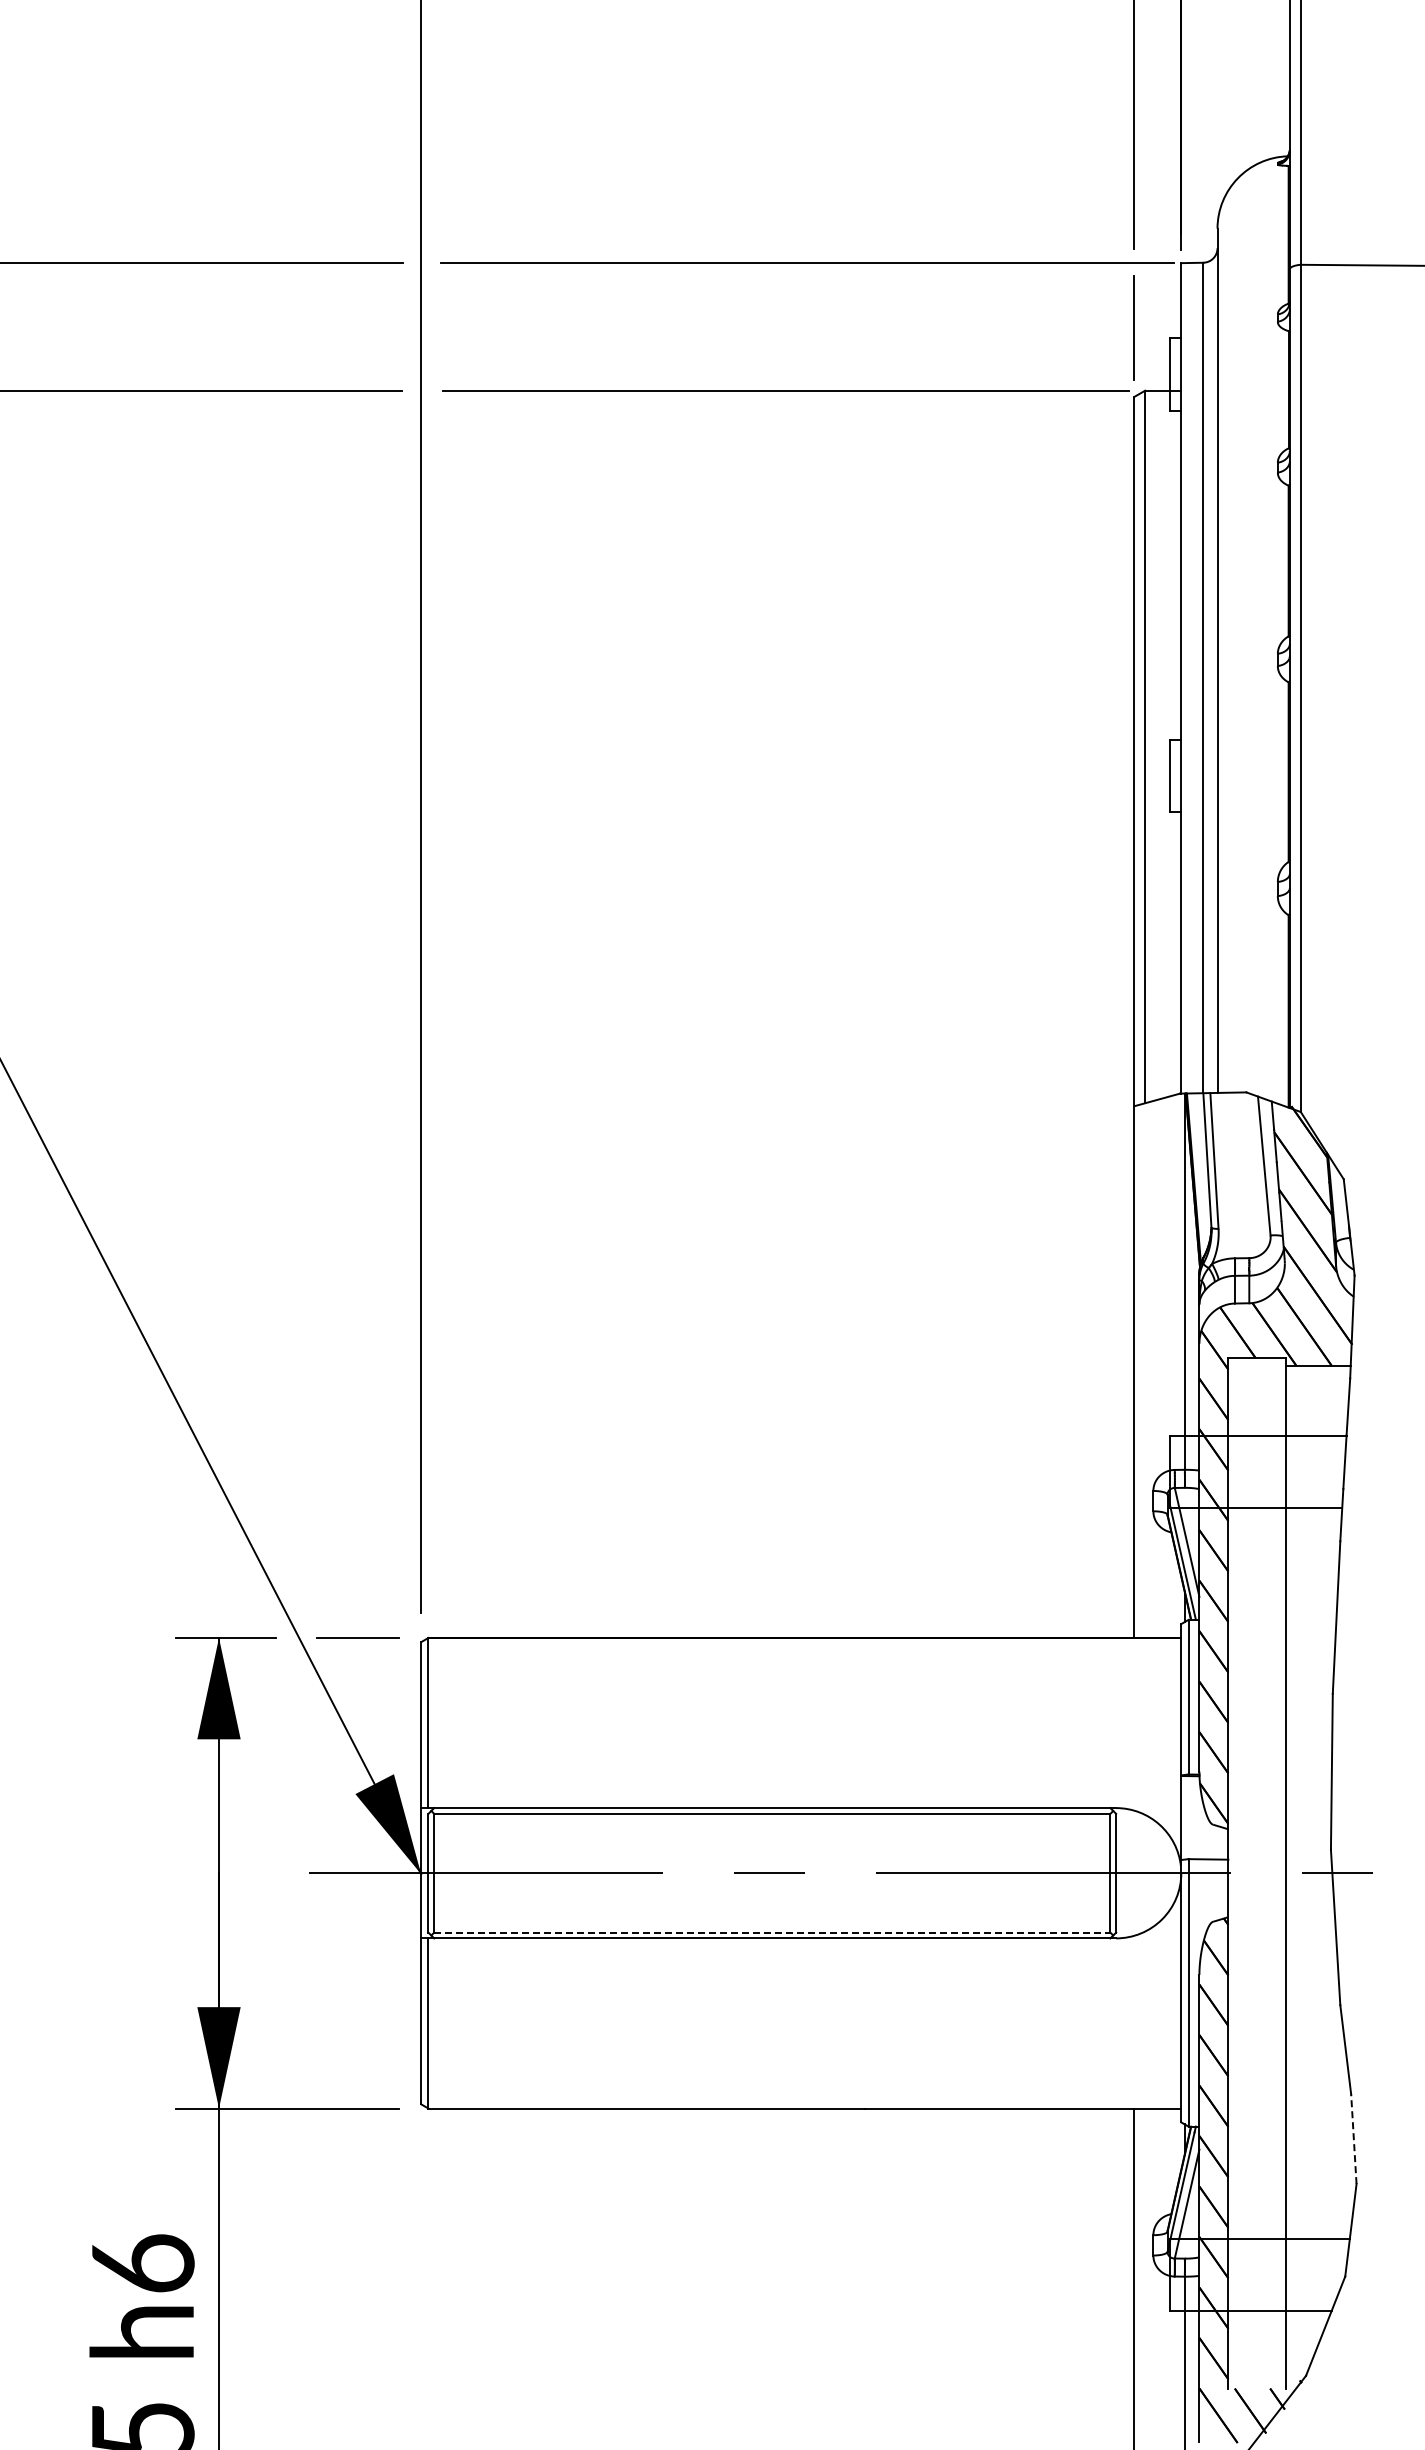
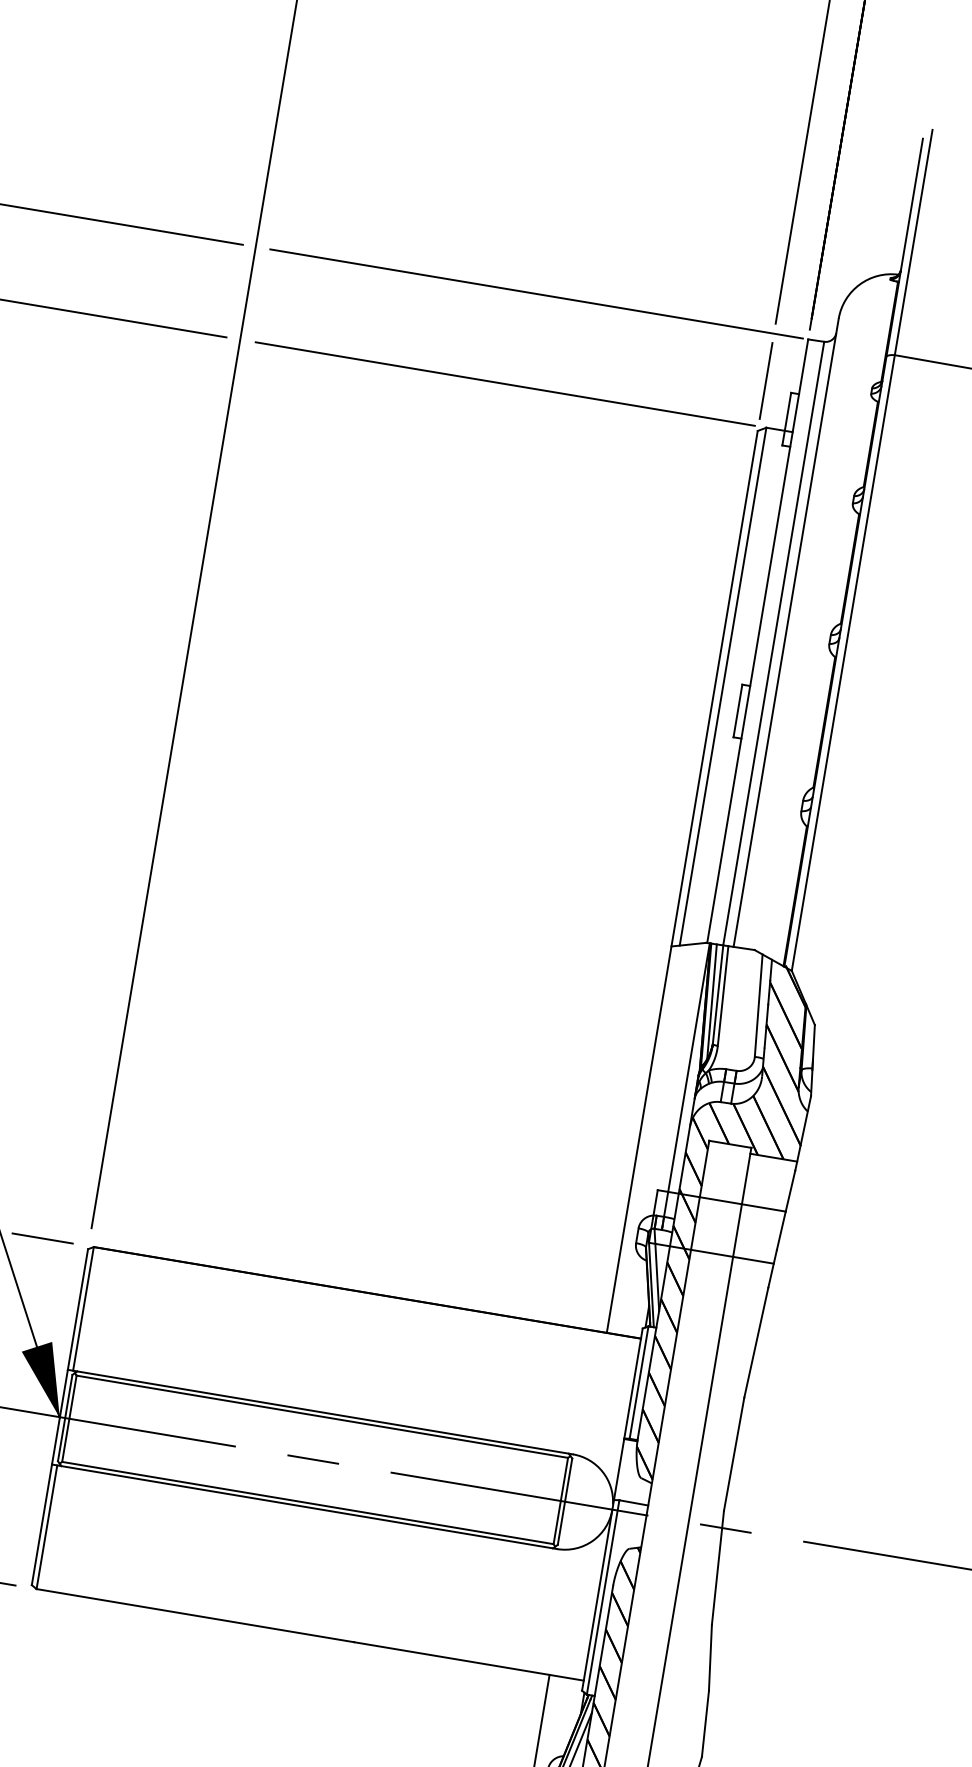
line: (1200, 1171) -> (711, 1001), added
line: (772, 1932) -> (308, 1502), dashed -> solid
line: (1353, 2139) -> (705, 1724), dashed -> solid

